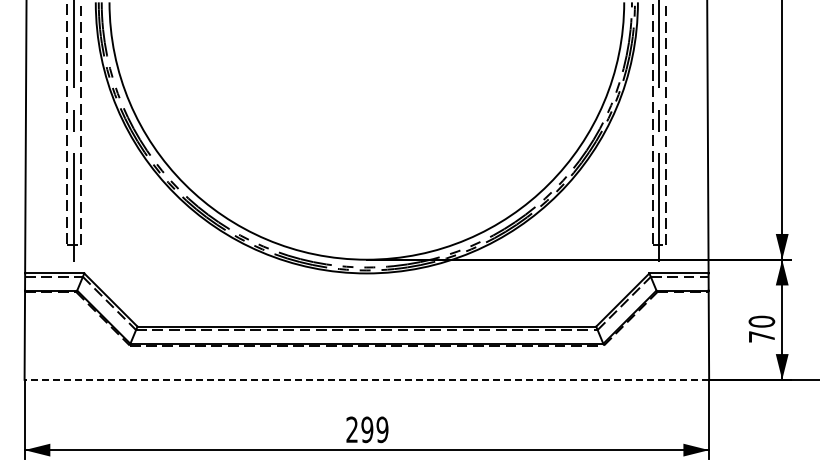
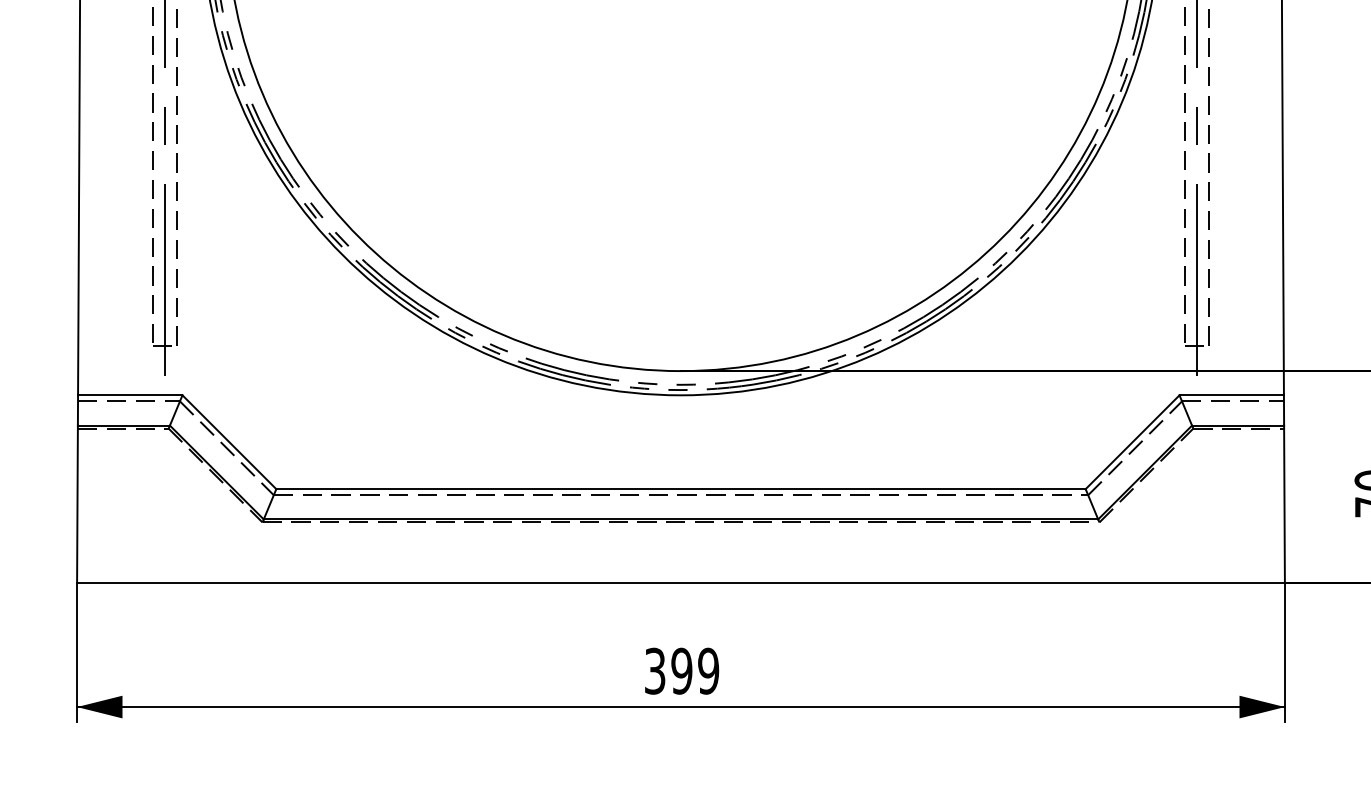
line: (366, 379) -> (680, 582), dashed -> solid
text: (351, 429) -> (653, 670), 299 -> 399

